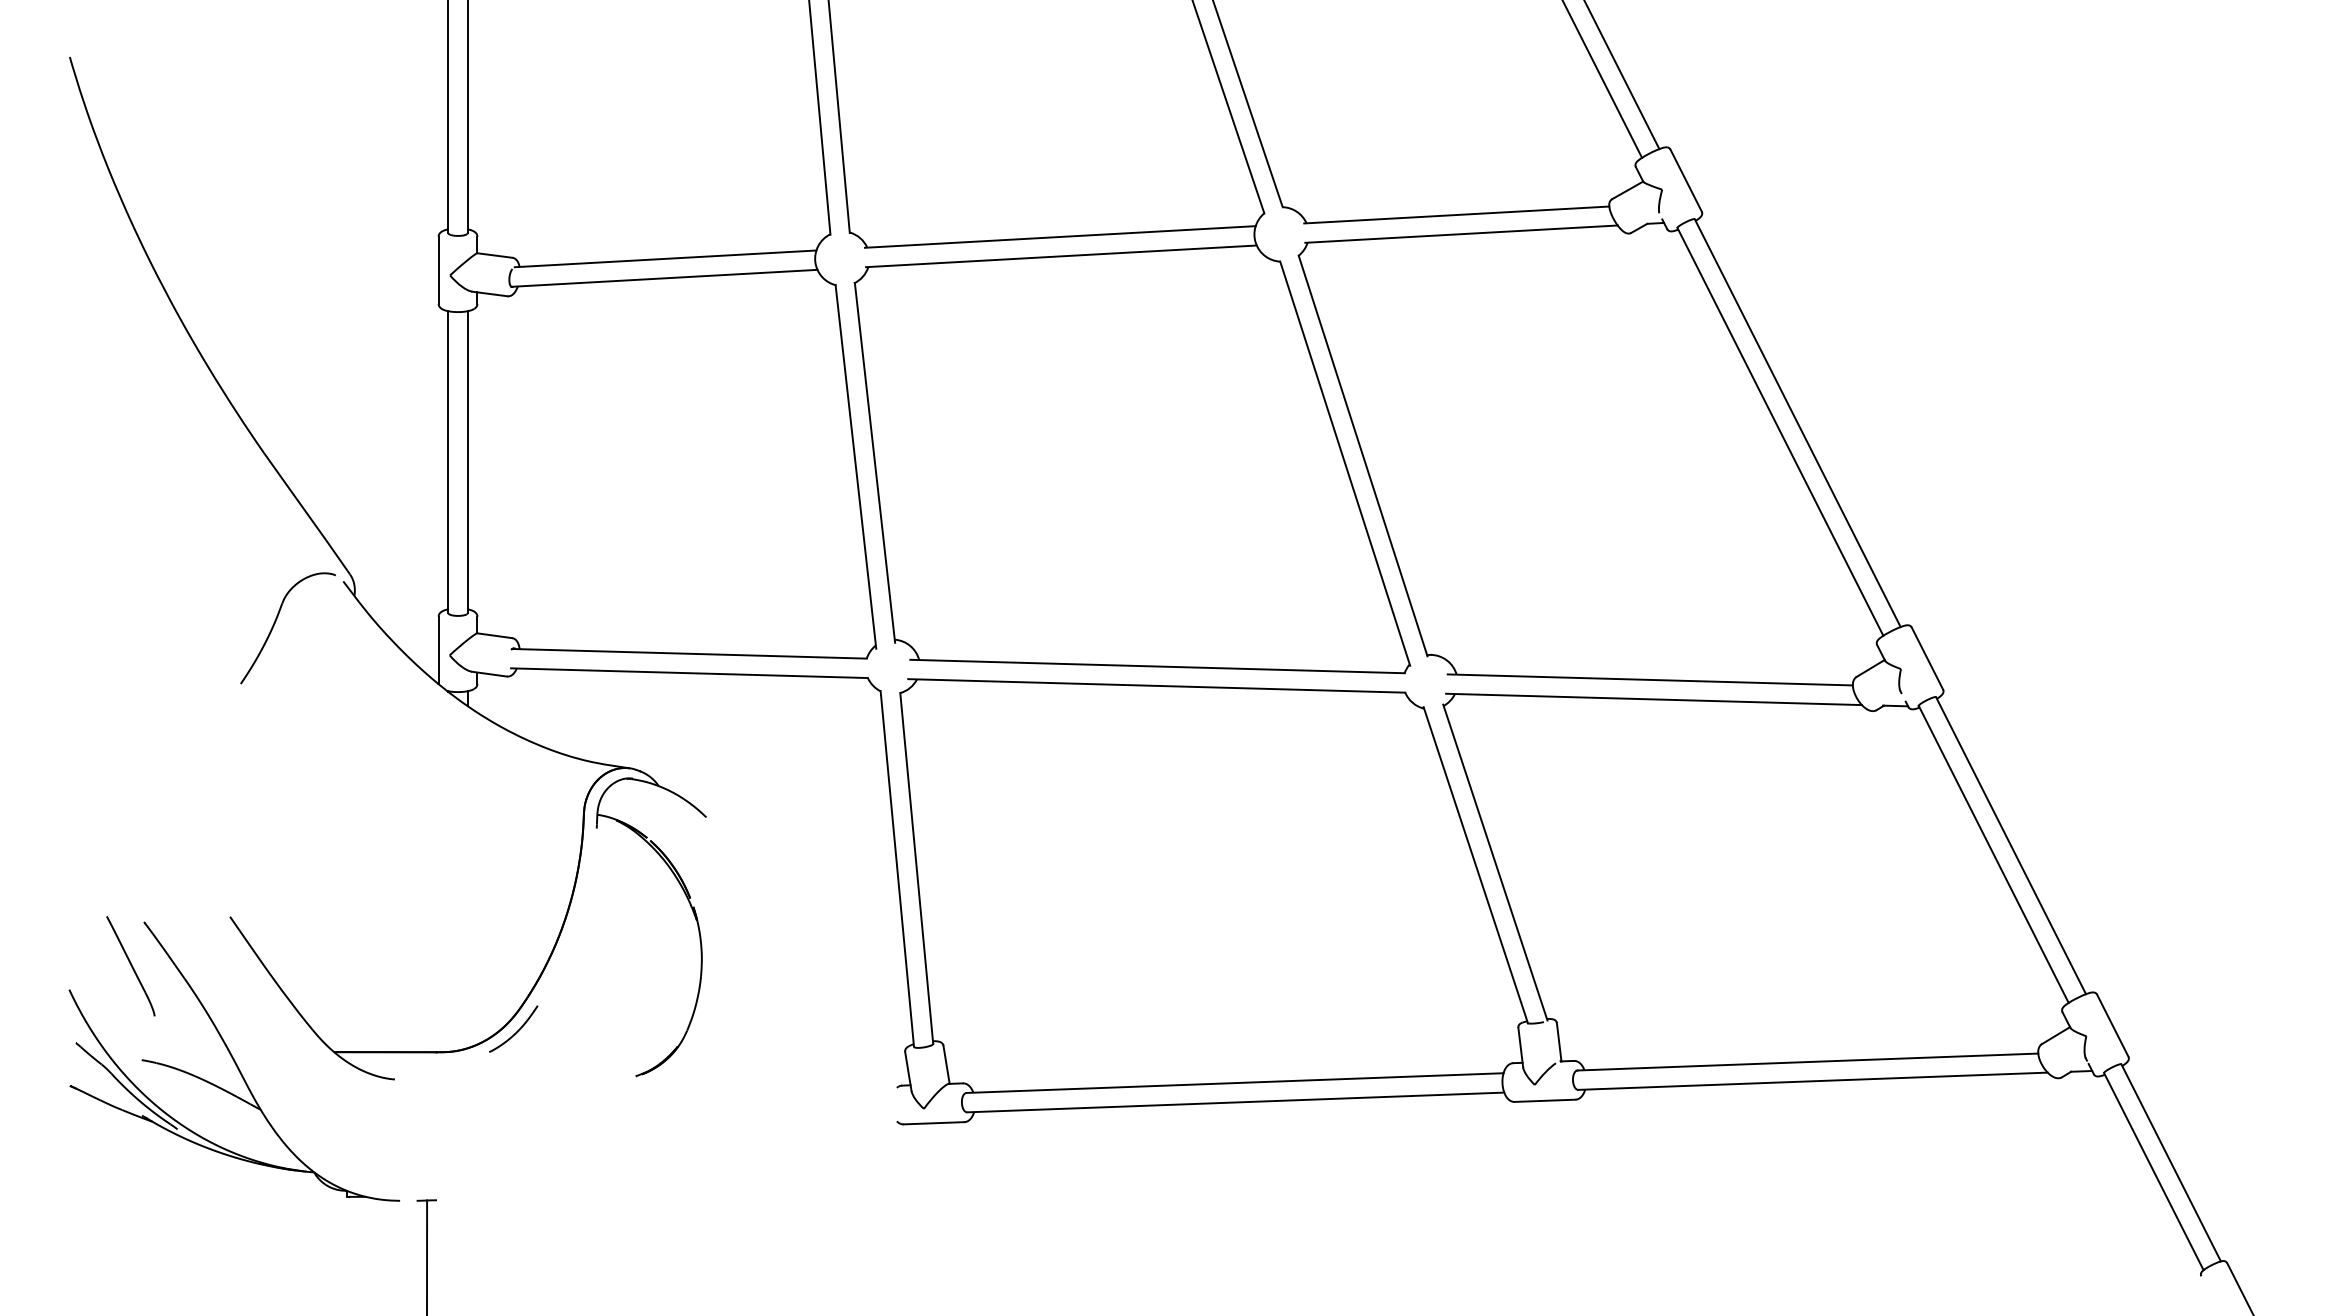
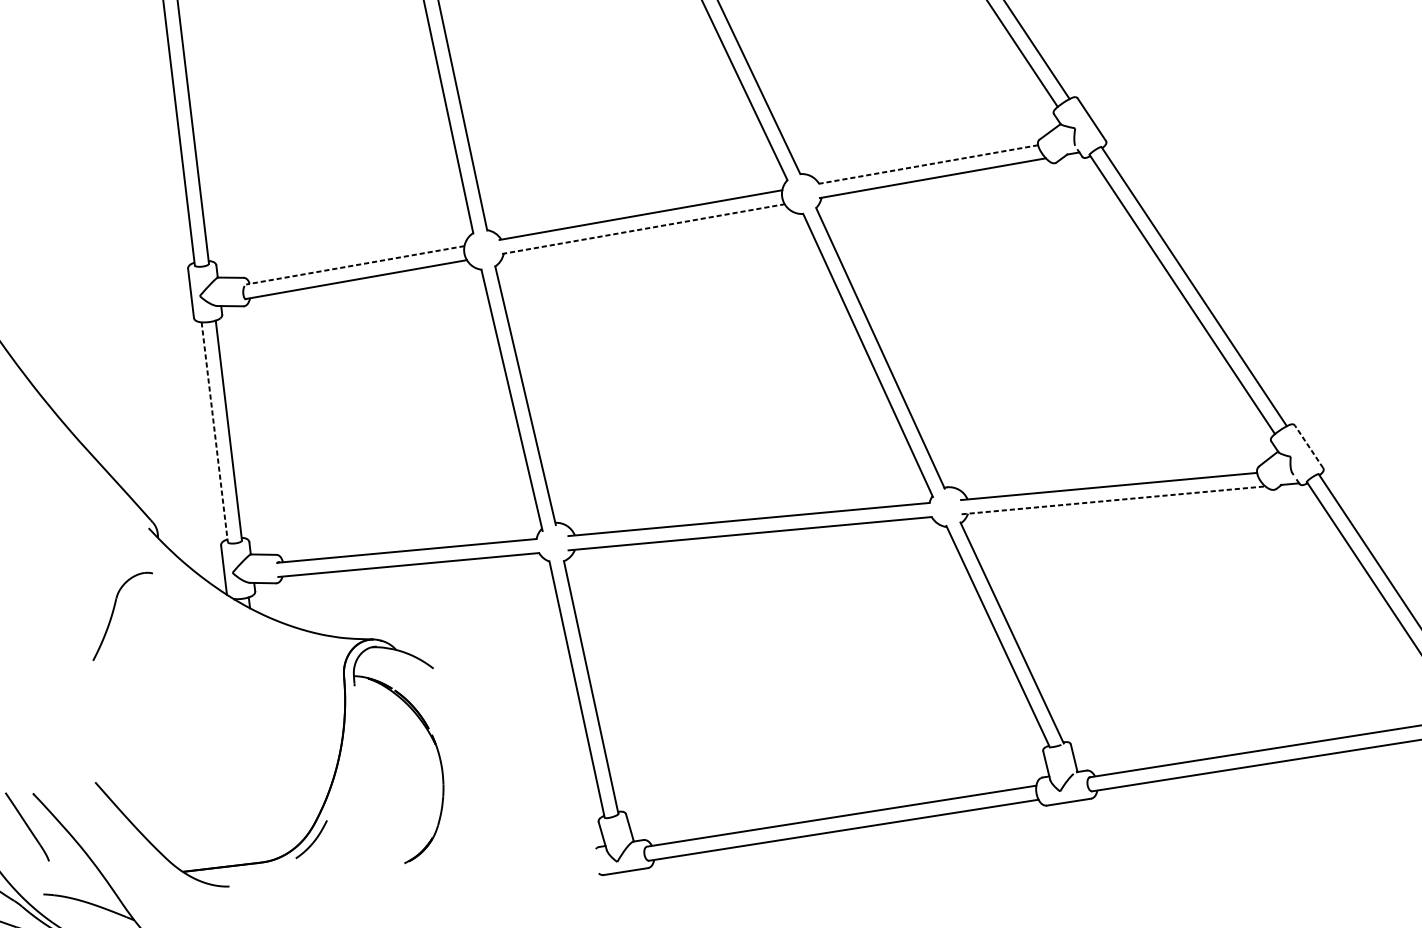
line: (1456, 215) -> (927, 165), solid -> dashed
line: (1061, 256) -> (643, 229), solid -> dashed
line: (665, 258) -> (355, 265), solid -> dashed
line: (448, 462) -> (214, 432), solid -> dashed
part: (275, 623) -> (113, 613), moved
line: (1927, 658) -> (1309, 446), solid -> dashed
line: (1654, 699) -> (1113, 500), solid -> dashed

